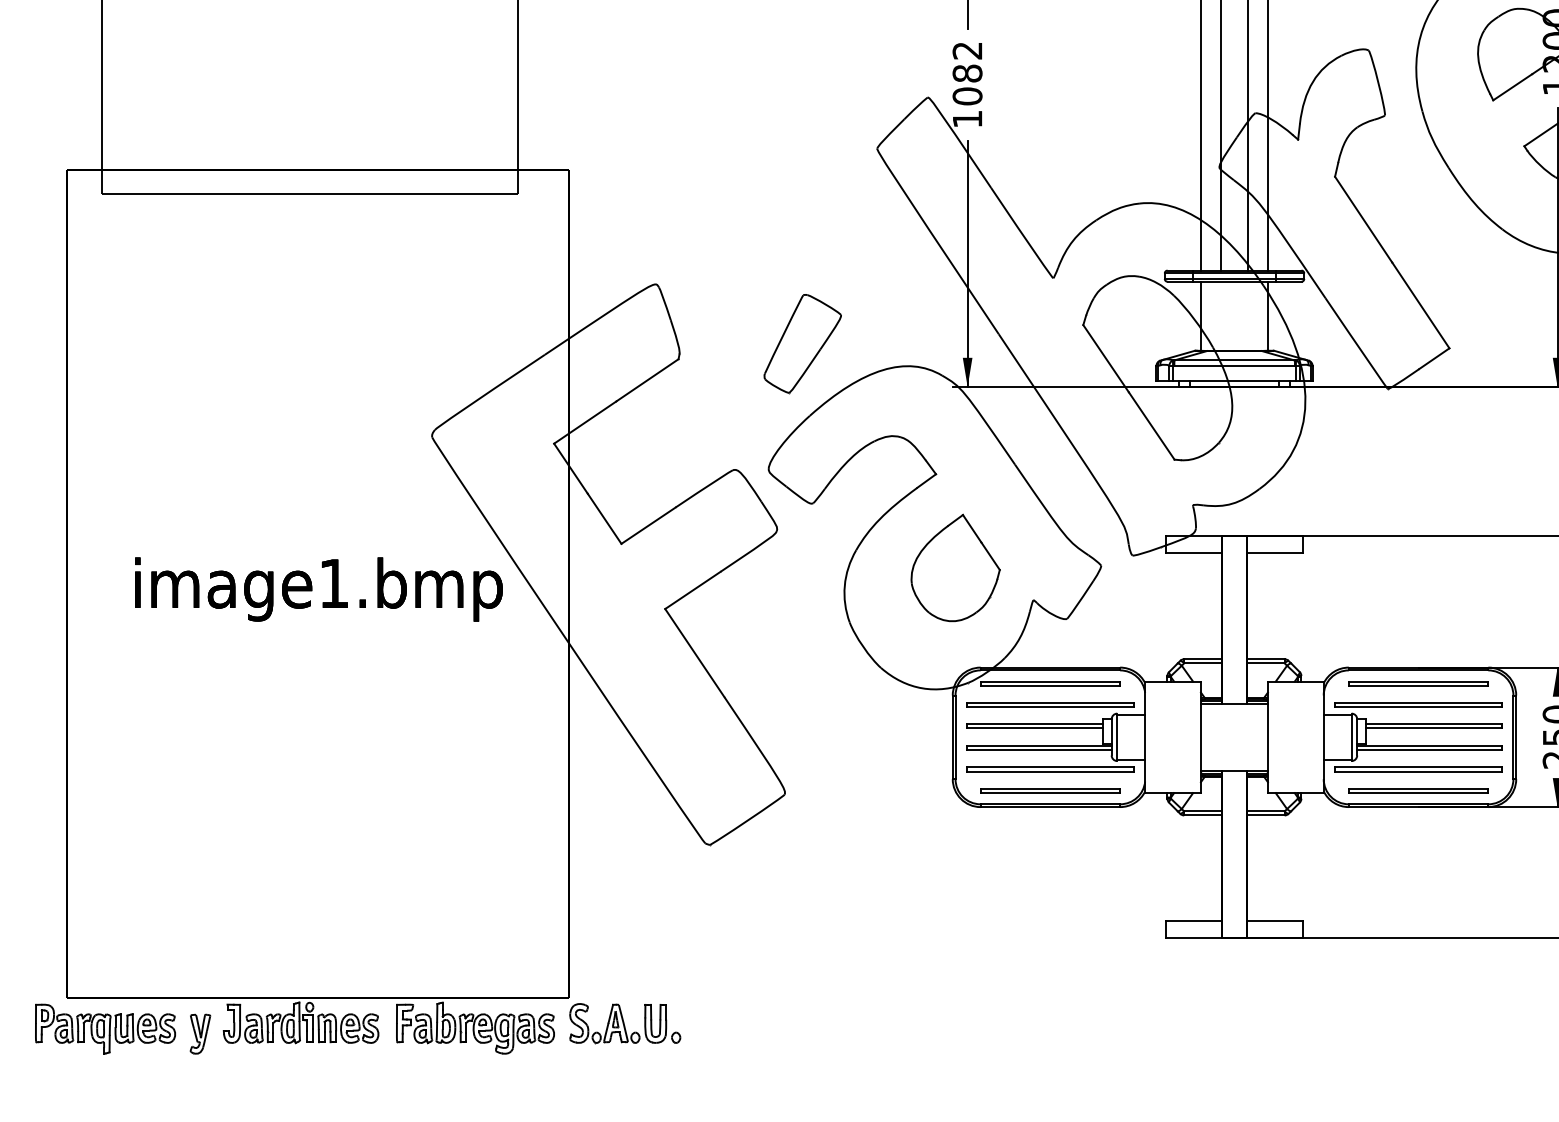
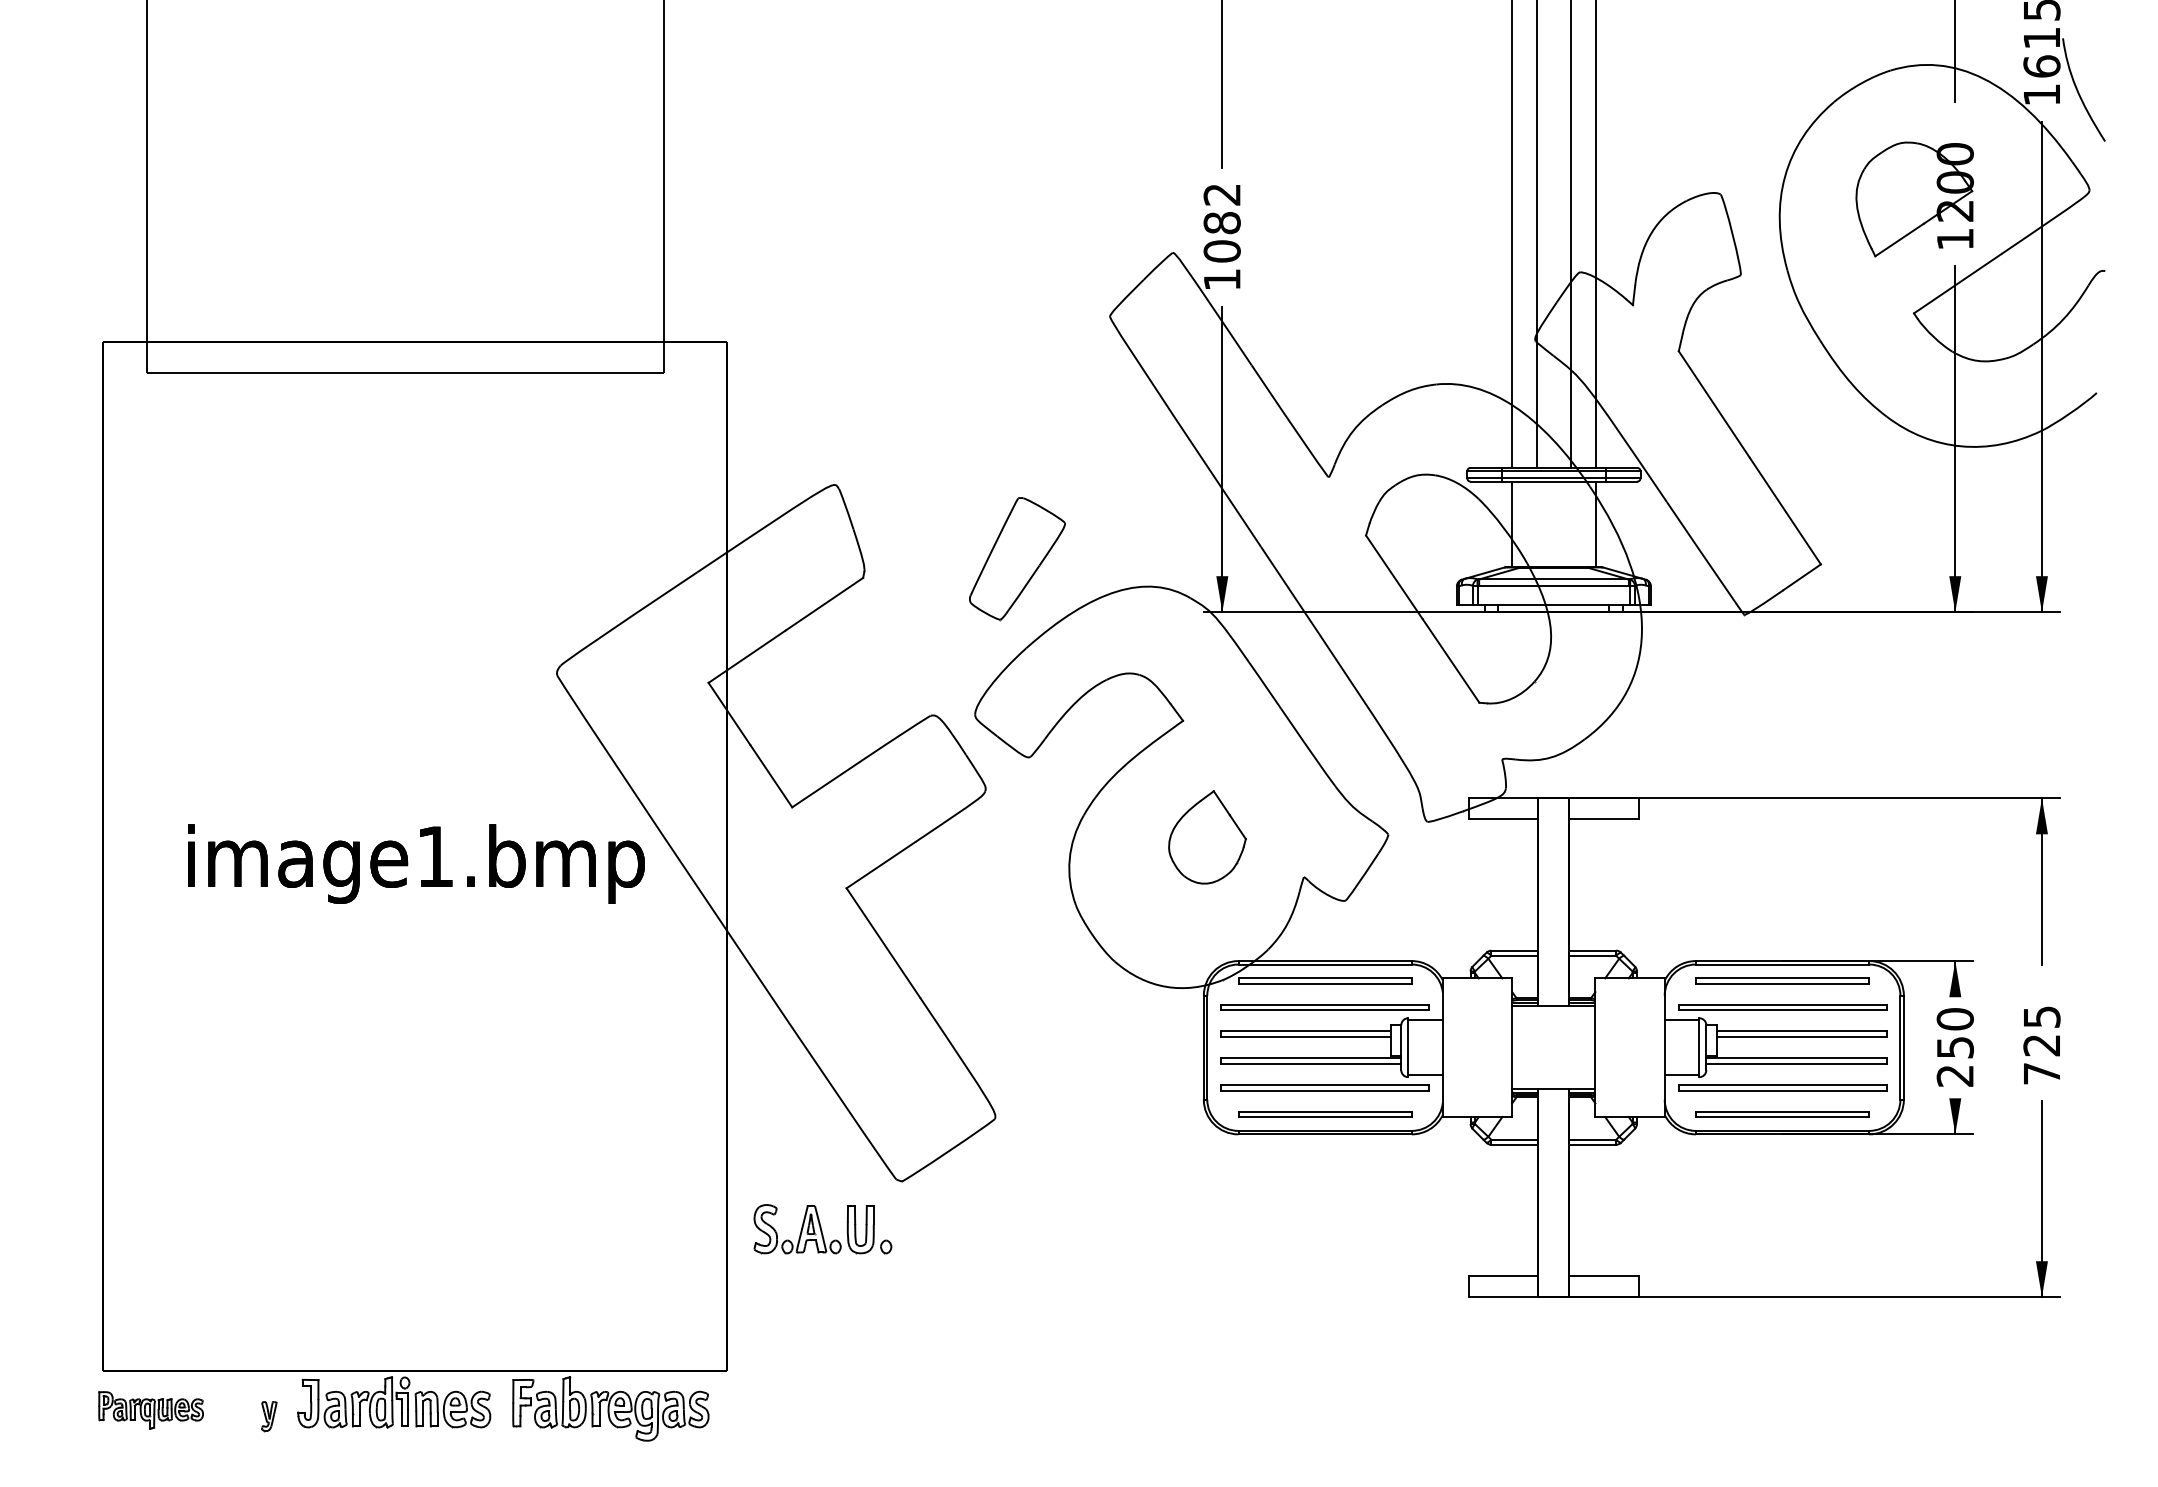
part: (955, 568) -> (1207, 837), size x0.7
part: (624, 1023) -> (822, 1229), moved
part: (104, 1029) -> (150, 1410), size x0.6
part: (200, 1034) -> (269, 1416), size x0.6

